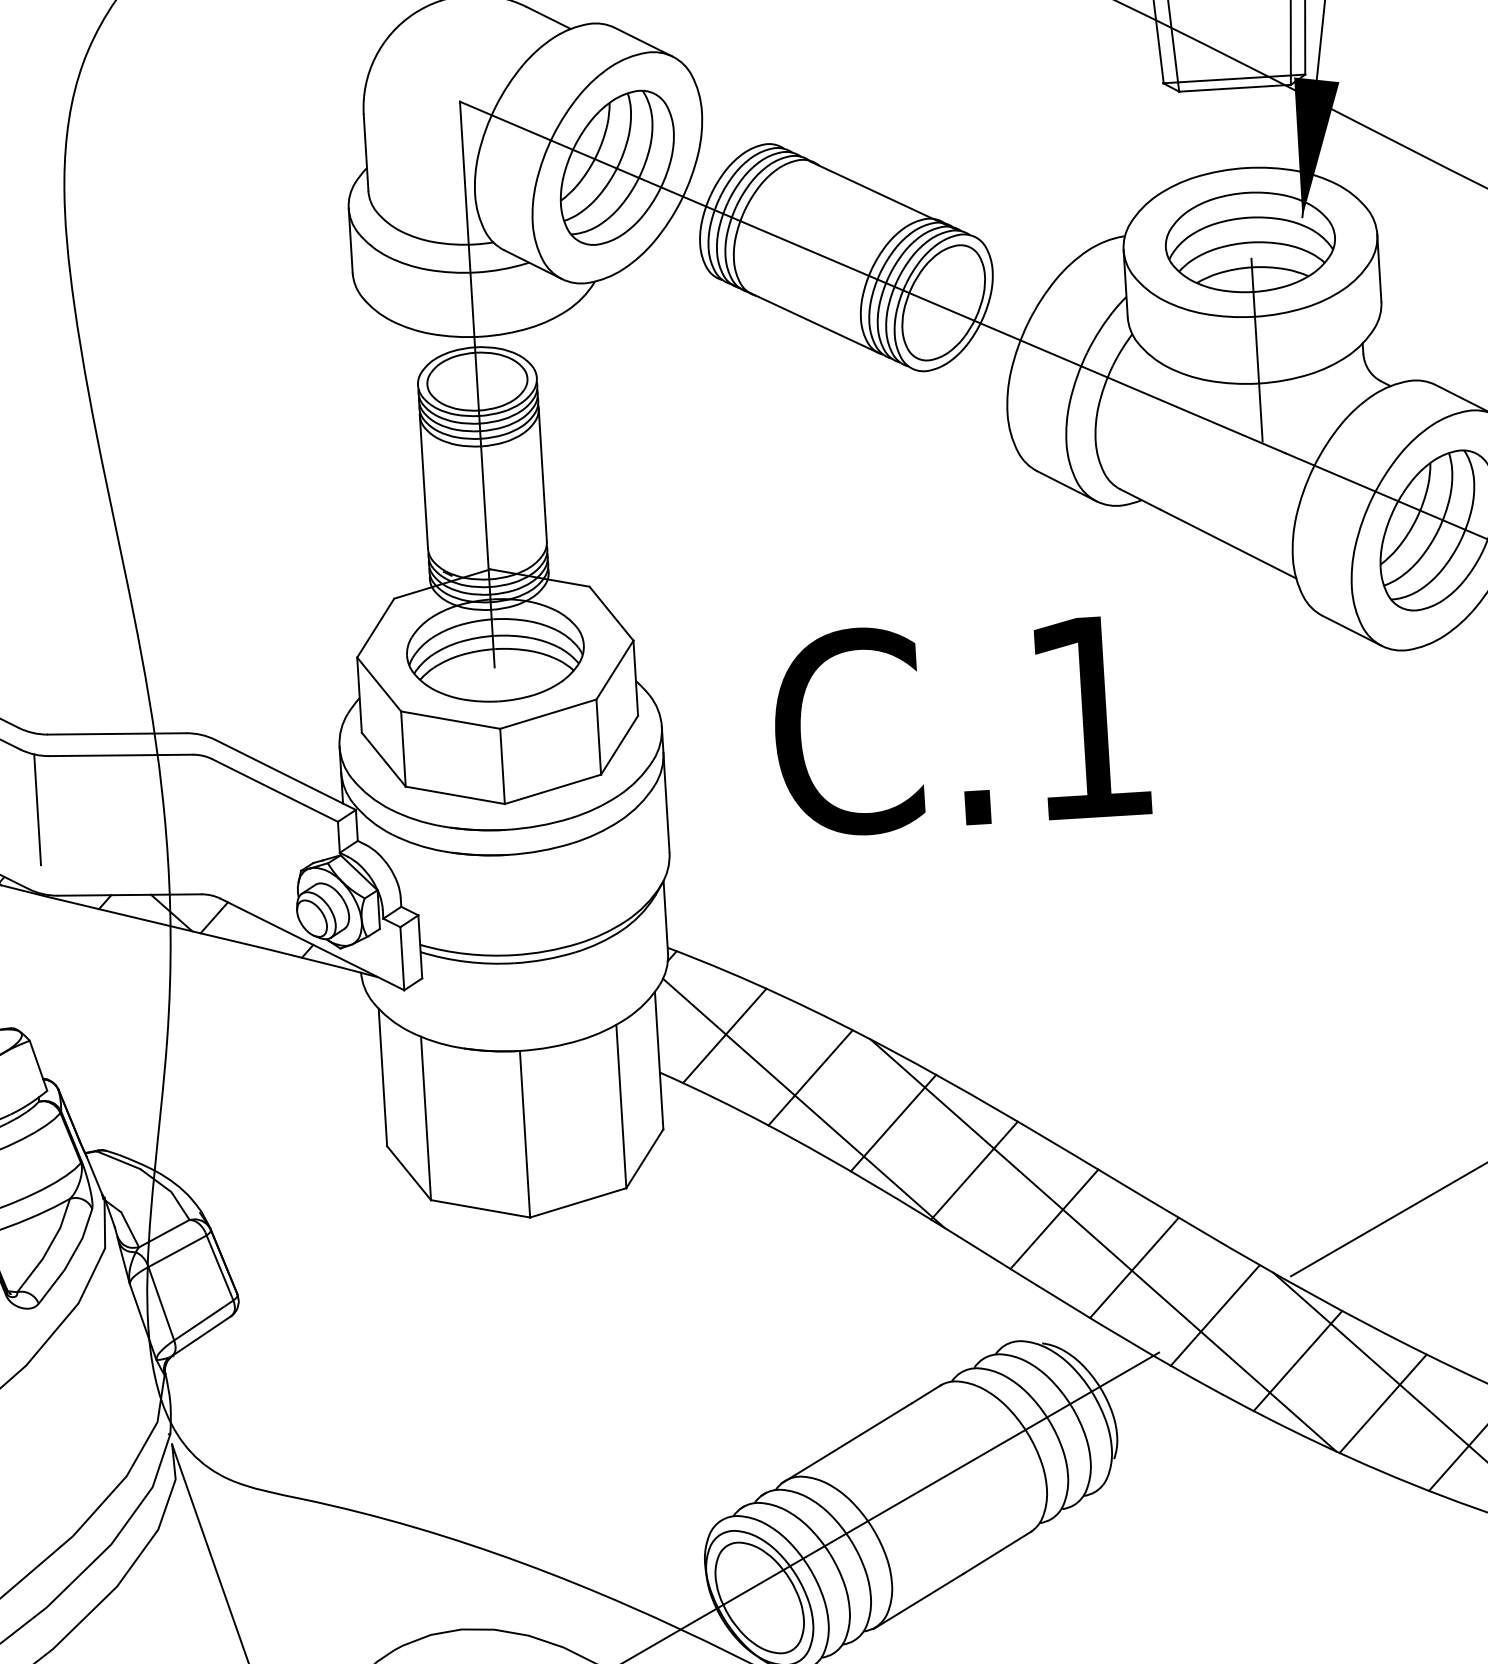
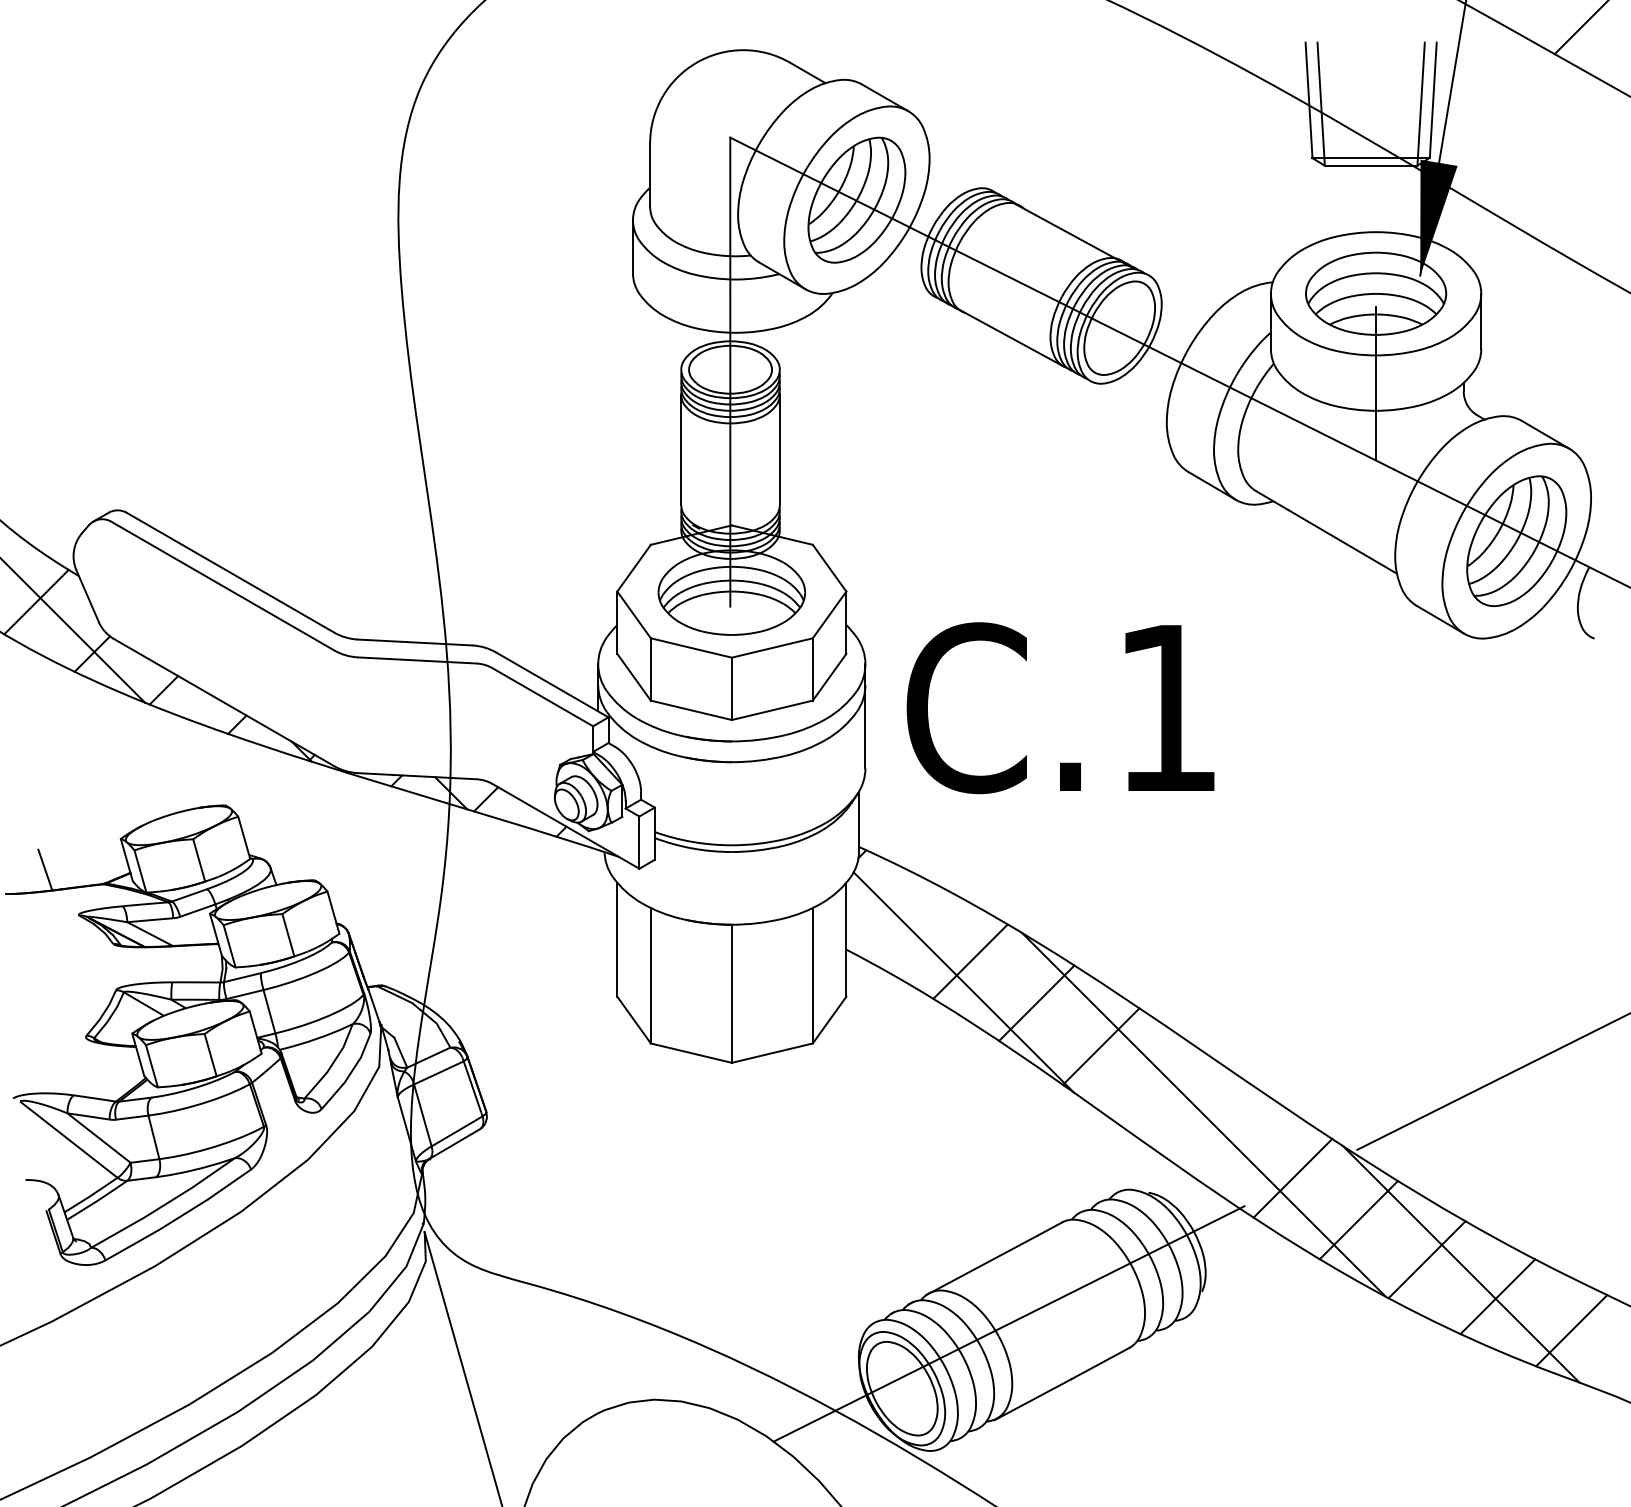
text: (960, 725) -> (1060, 708), moved
line: (37, 810) -> (345, 701), removed
line: (724, 1035) -> (901, 922), removed
line: (1054, 1218) -> (1164, 1090), removed
line: (1134, 1267) -> (1228, 1134), removed

